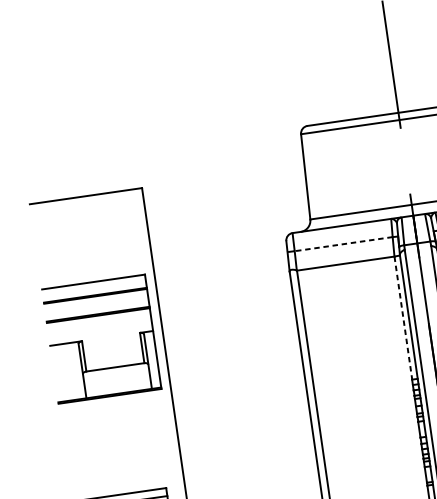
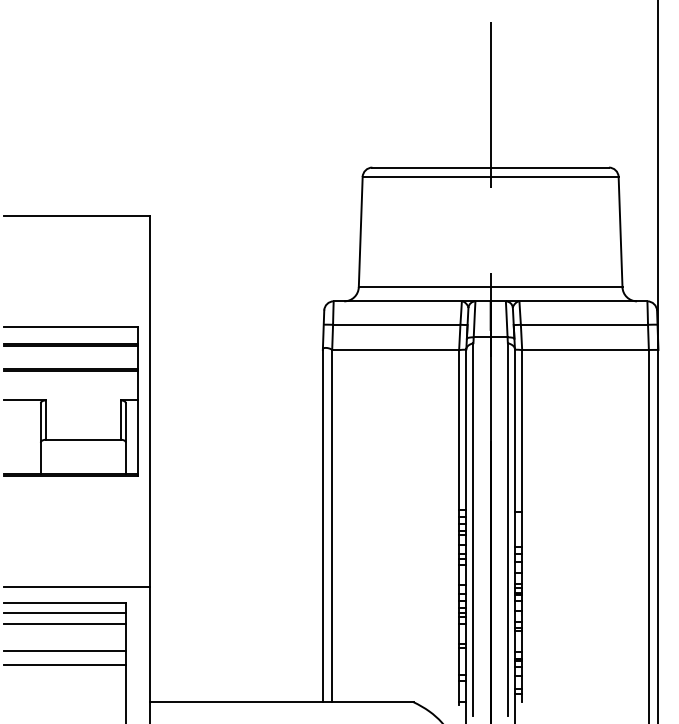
line: (343, 243) -> (396, 324), dashed -> solid
line: (403, 317) -> (459, 429), dashed -> solid
line: (127, 480) -> (77, 586), added

